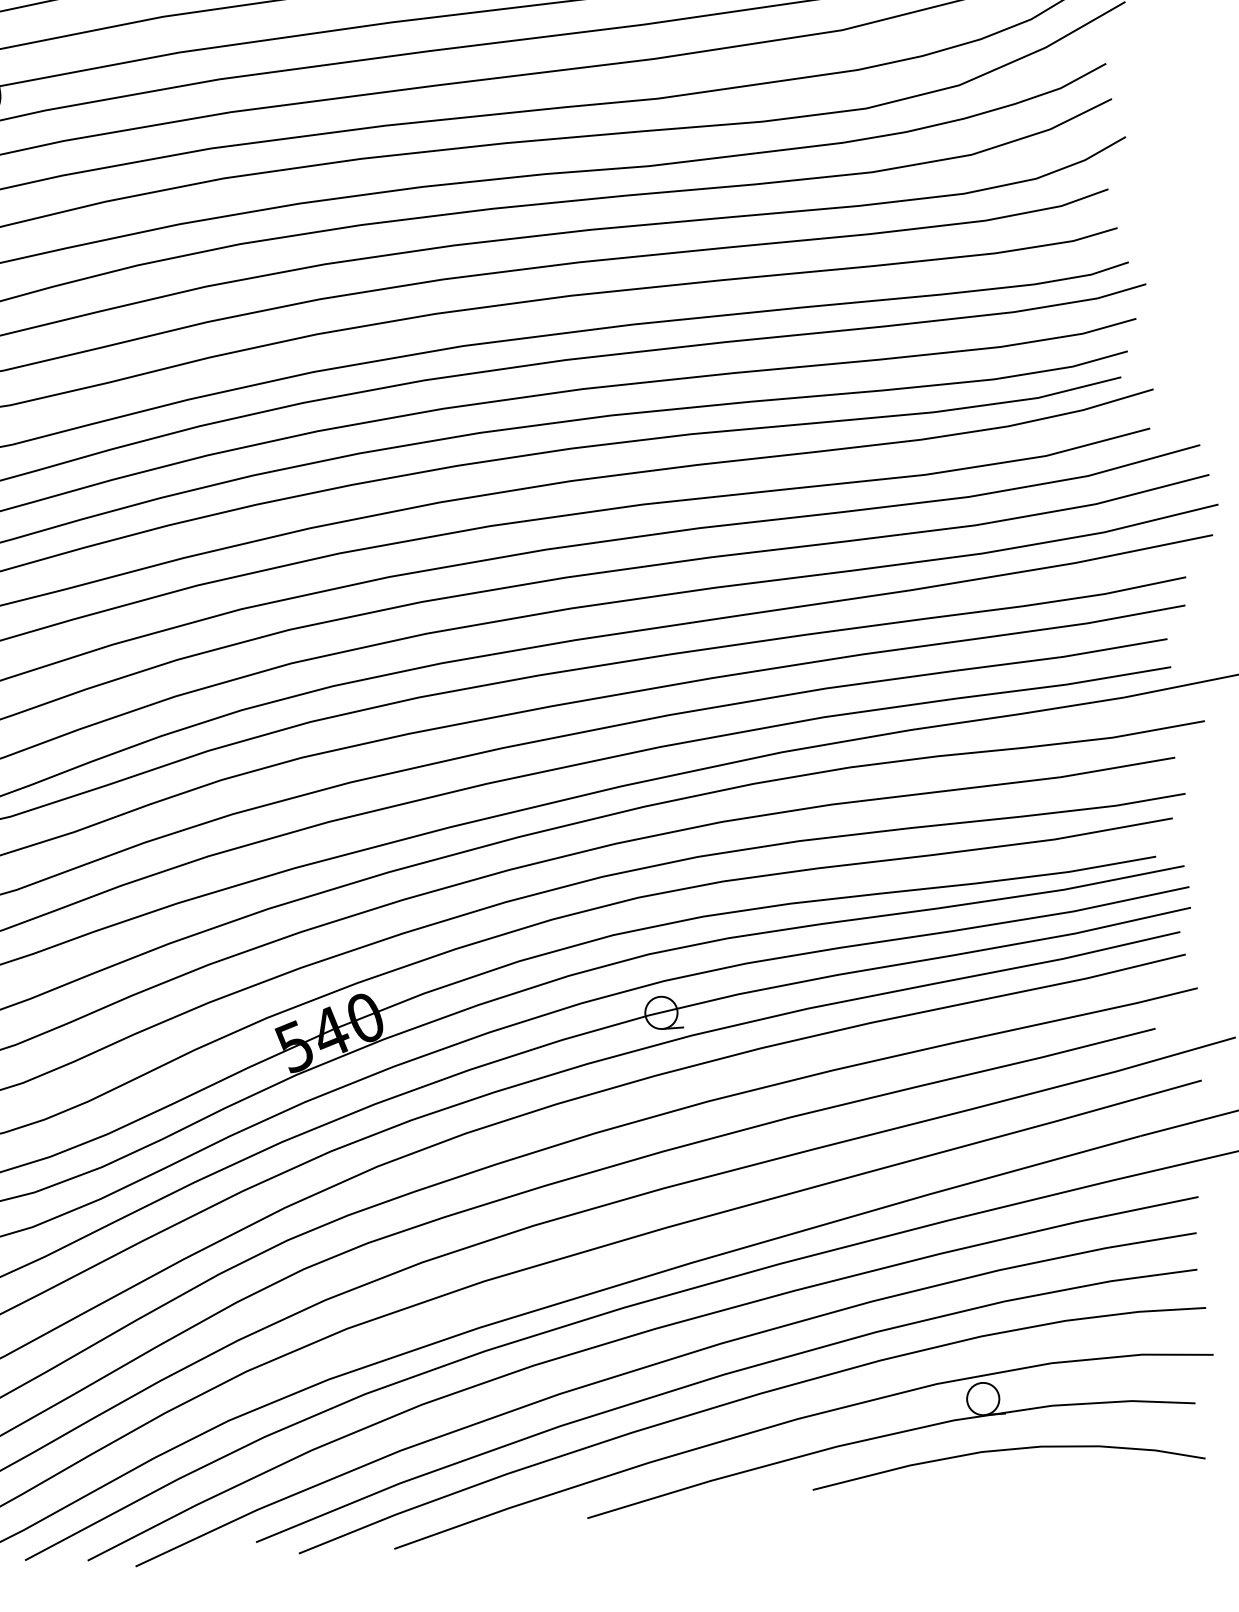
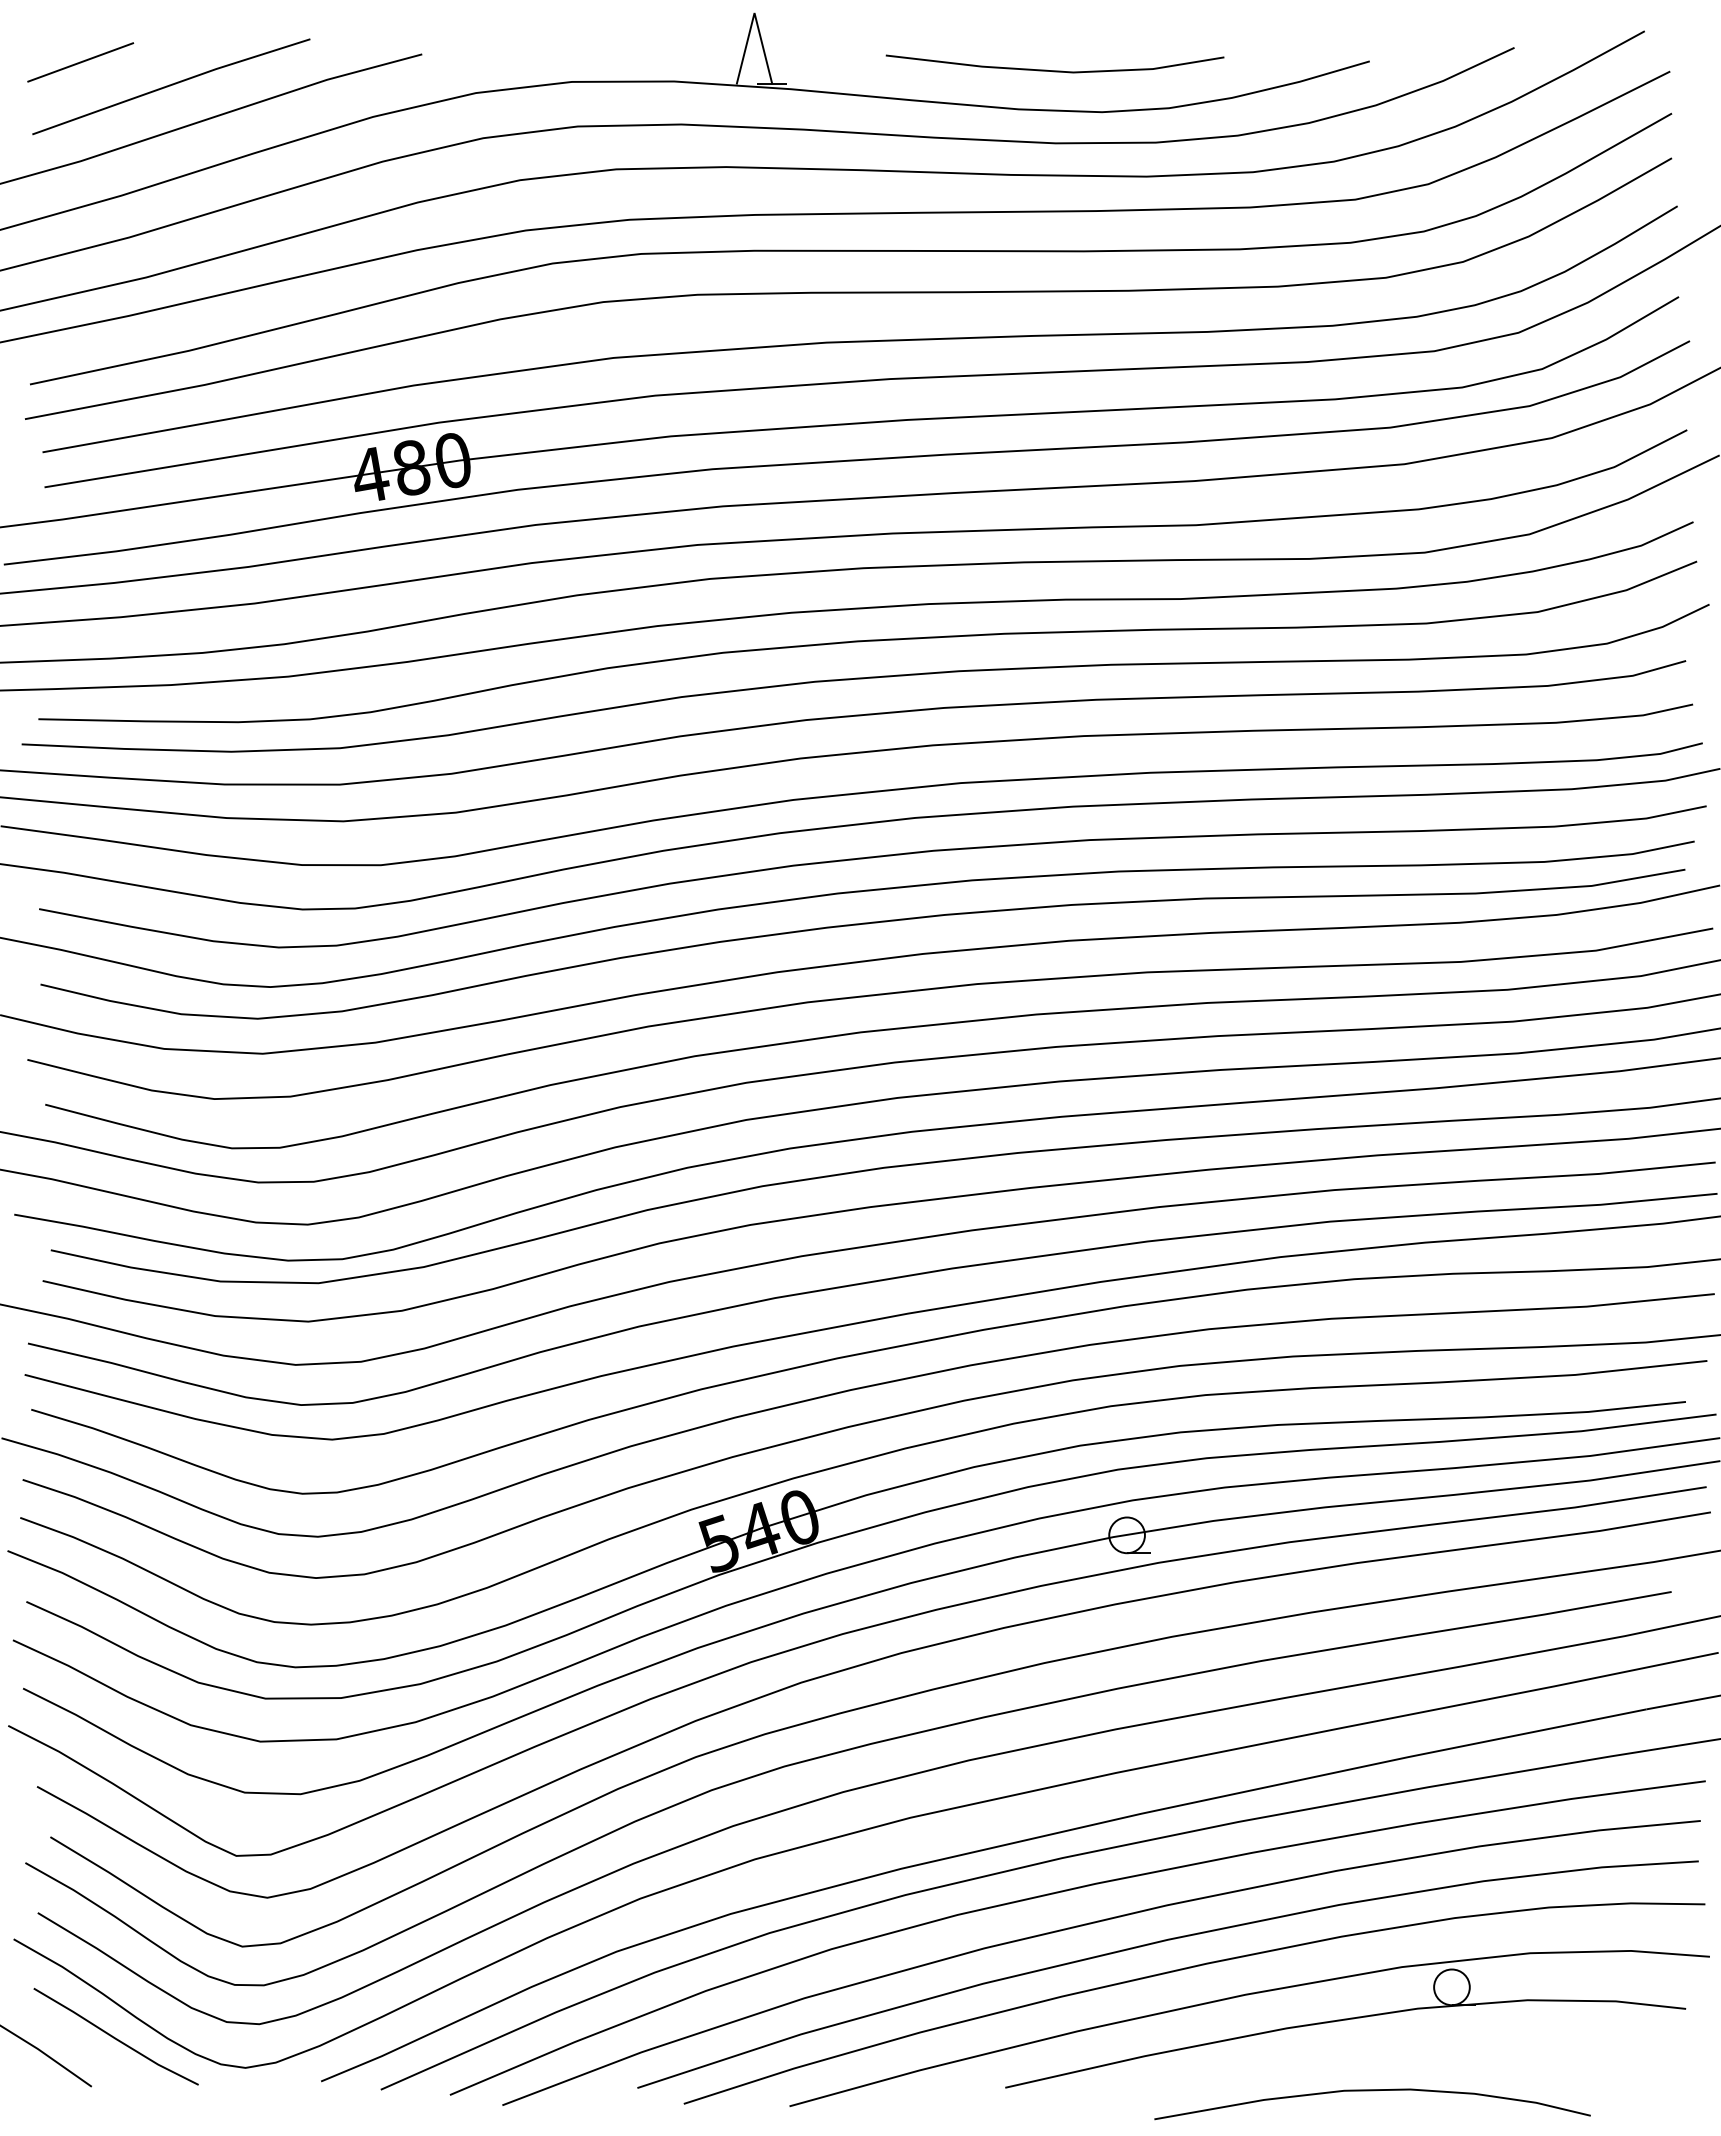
curve: (1007, 1450) -> (1372, 2091), moved

